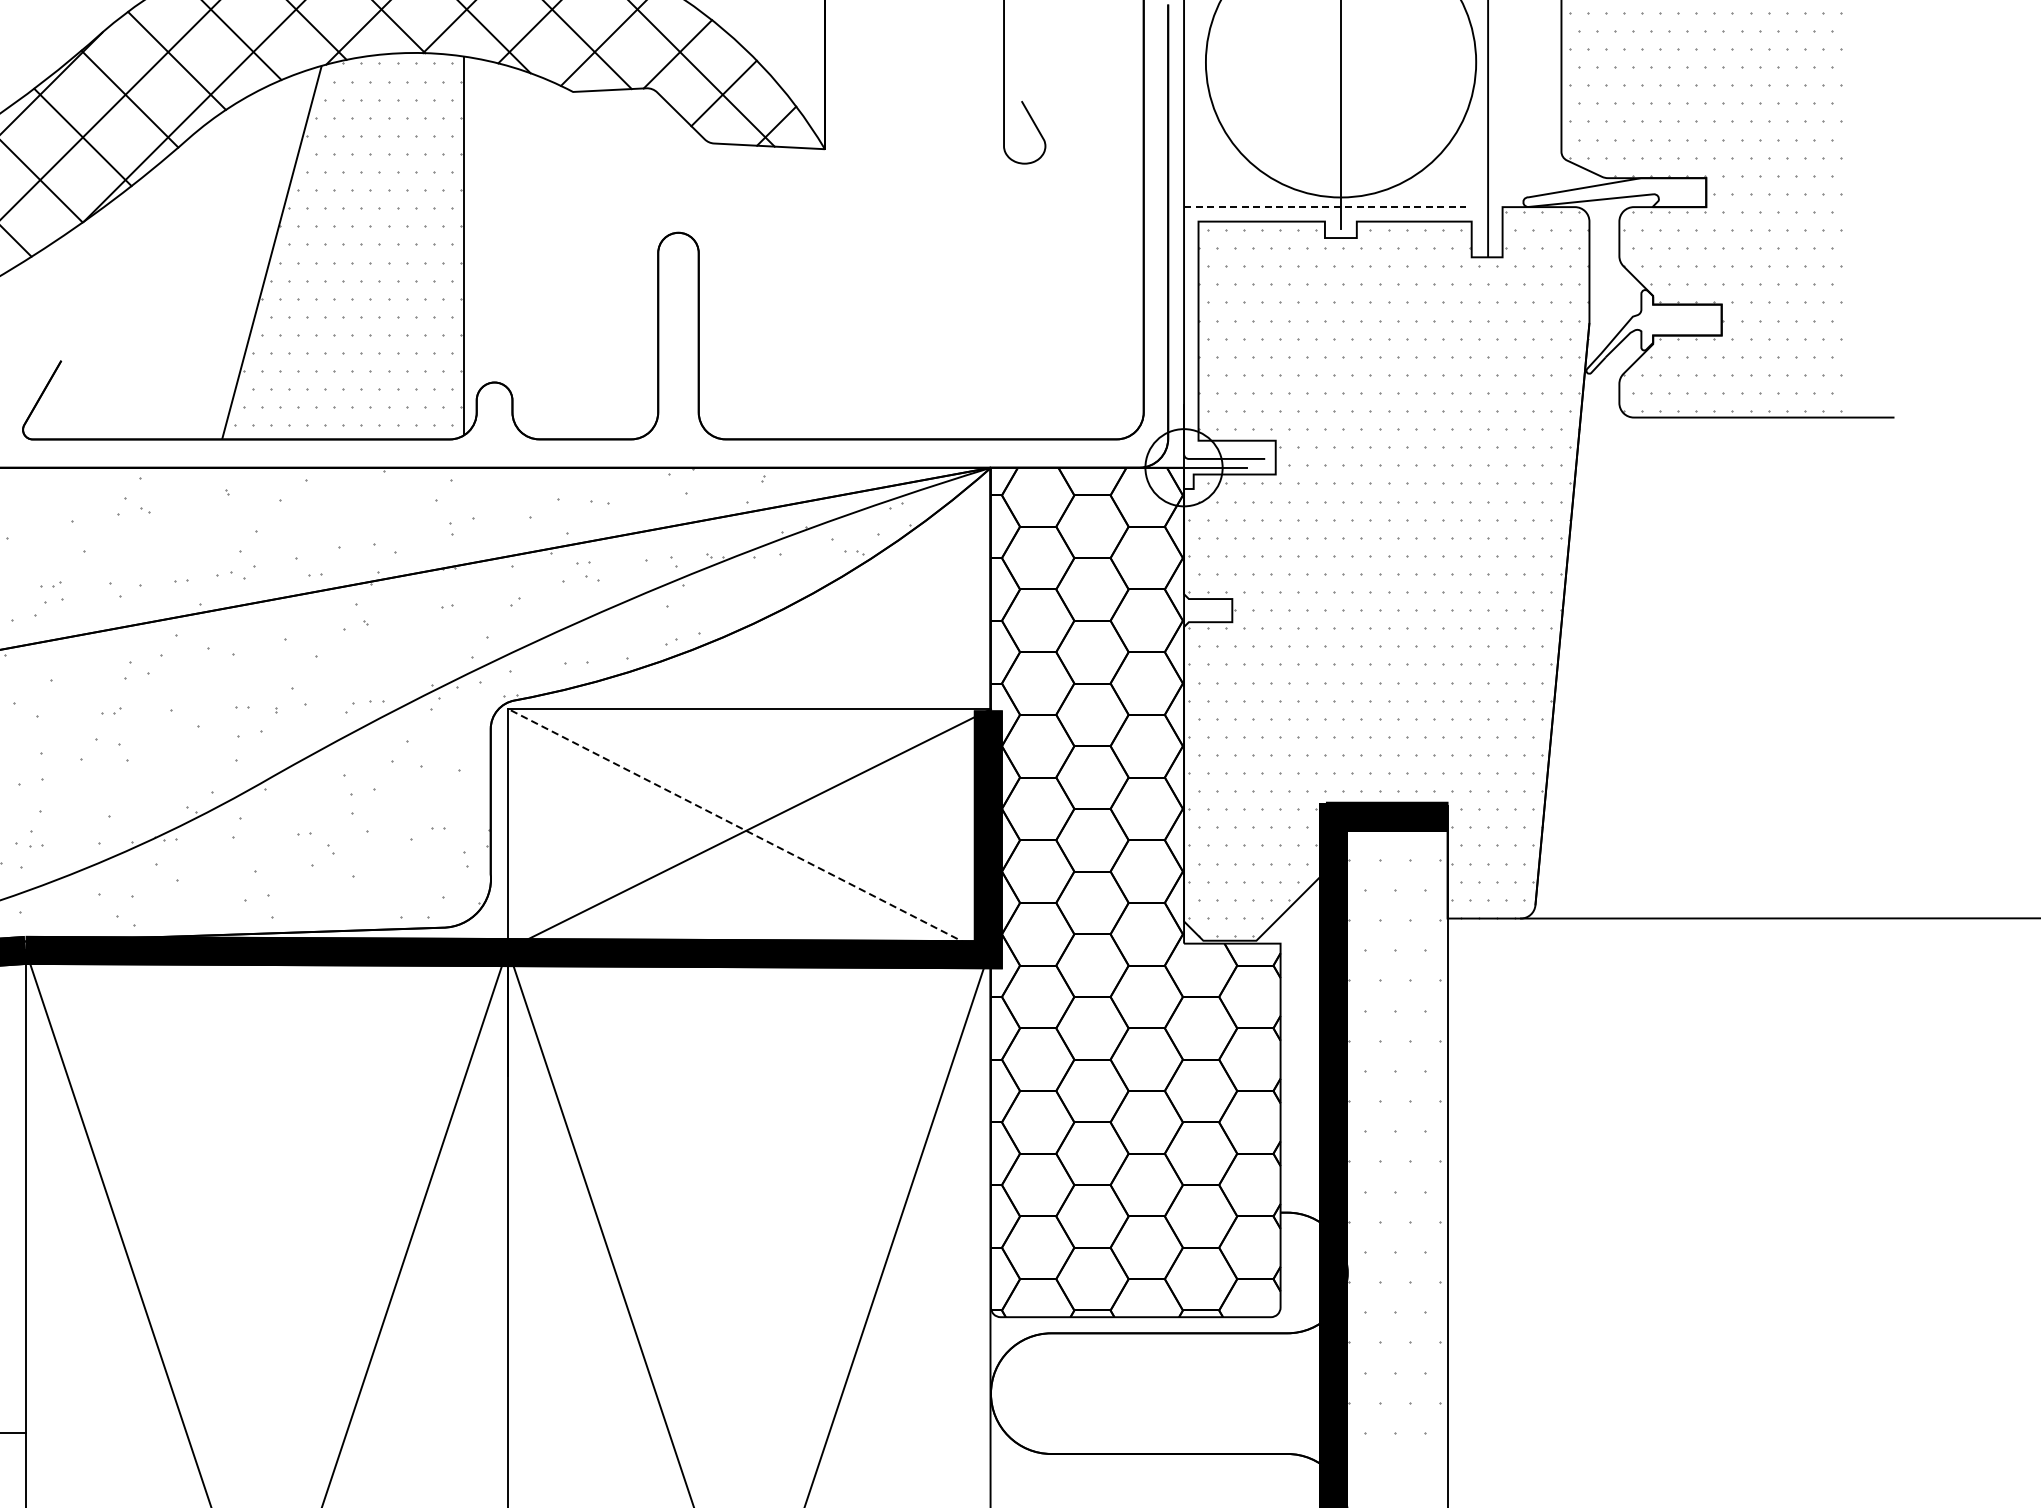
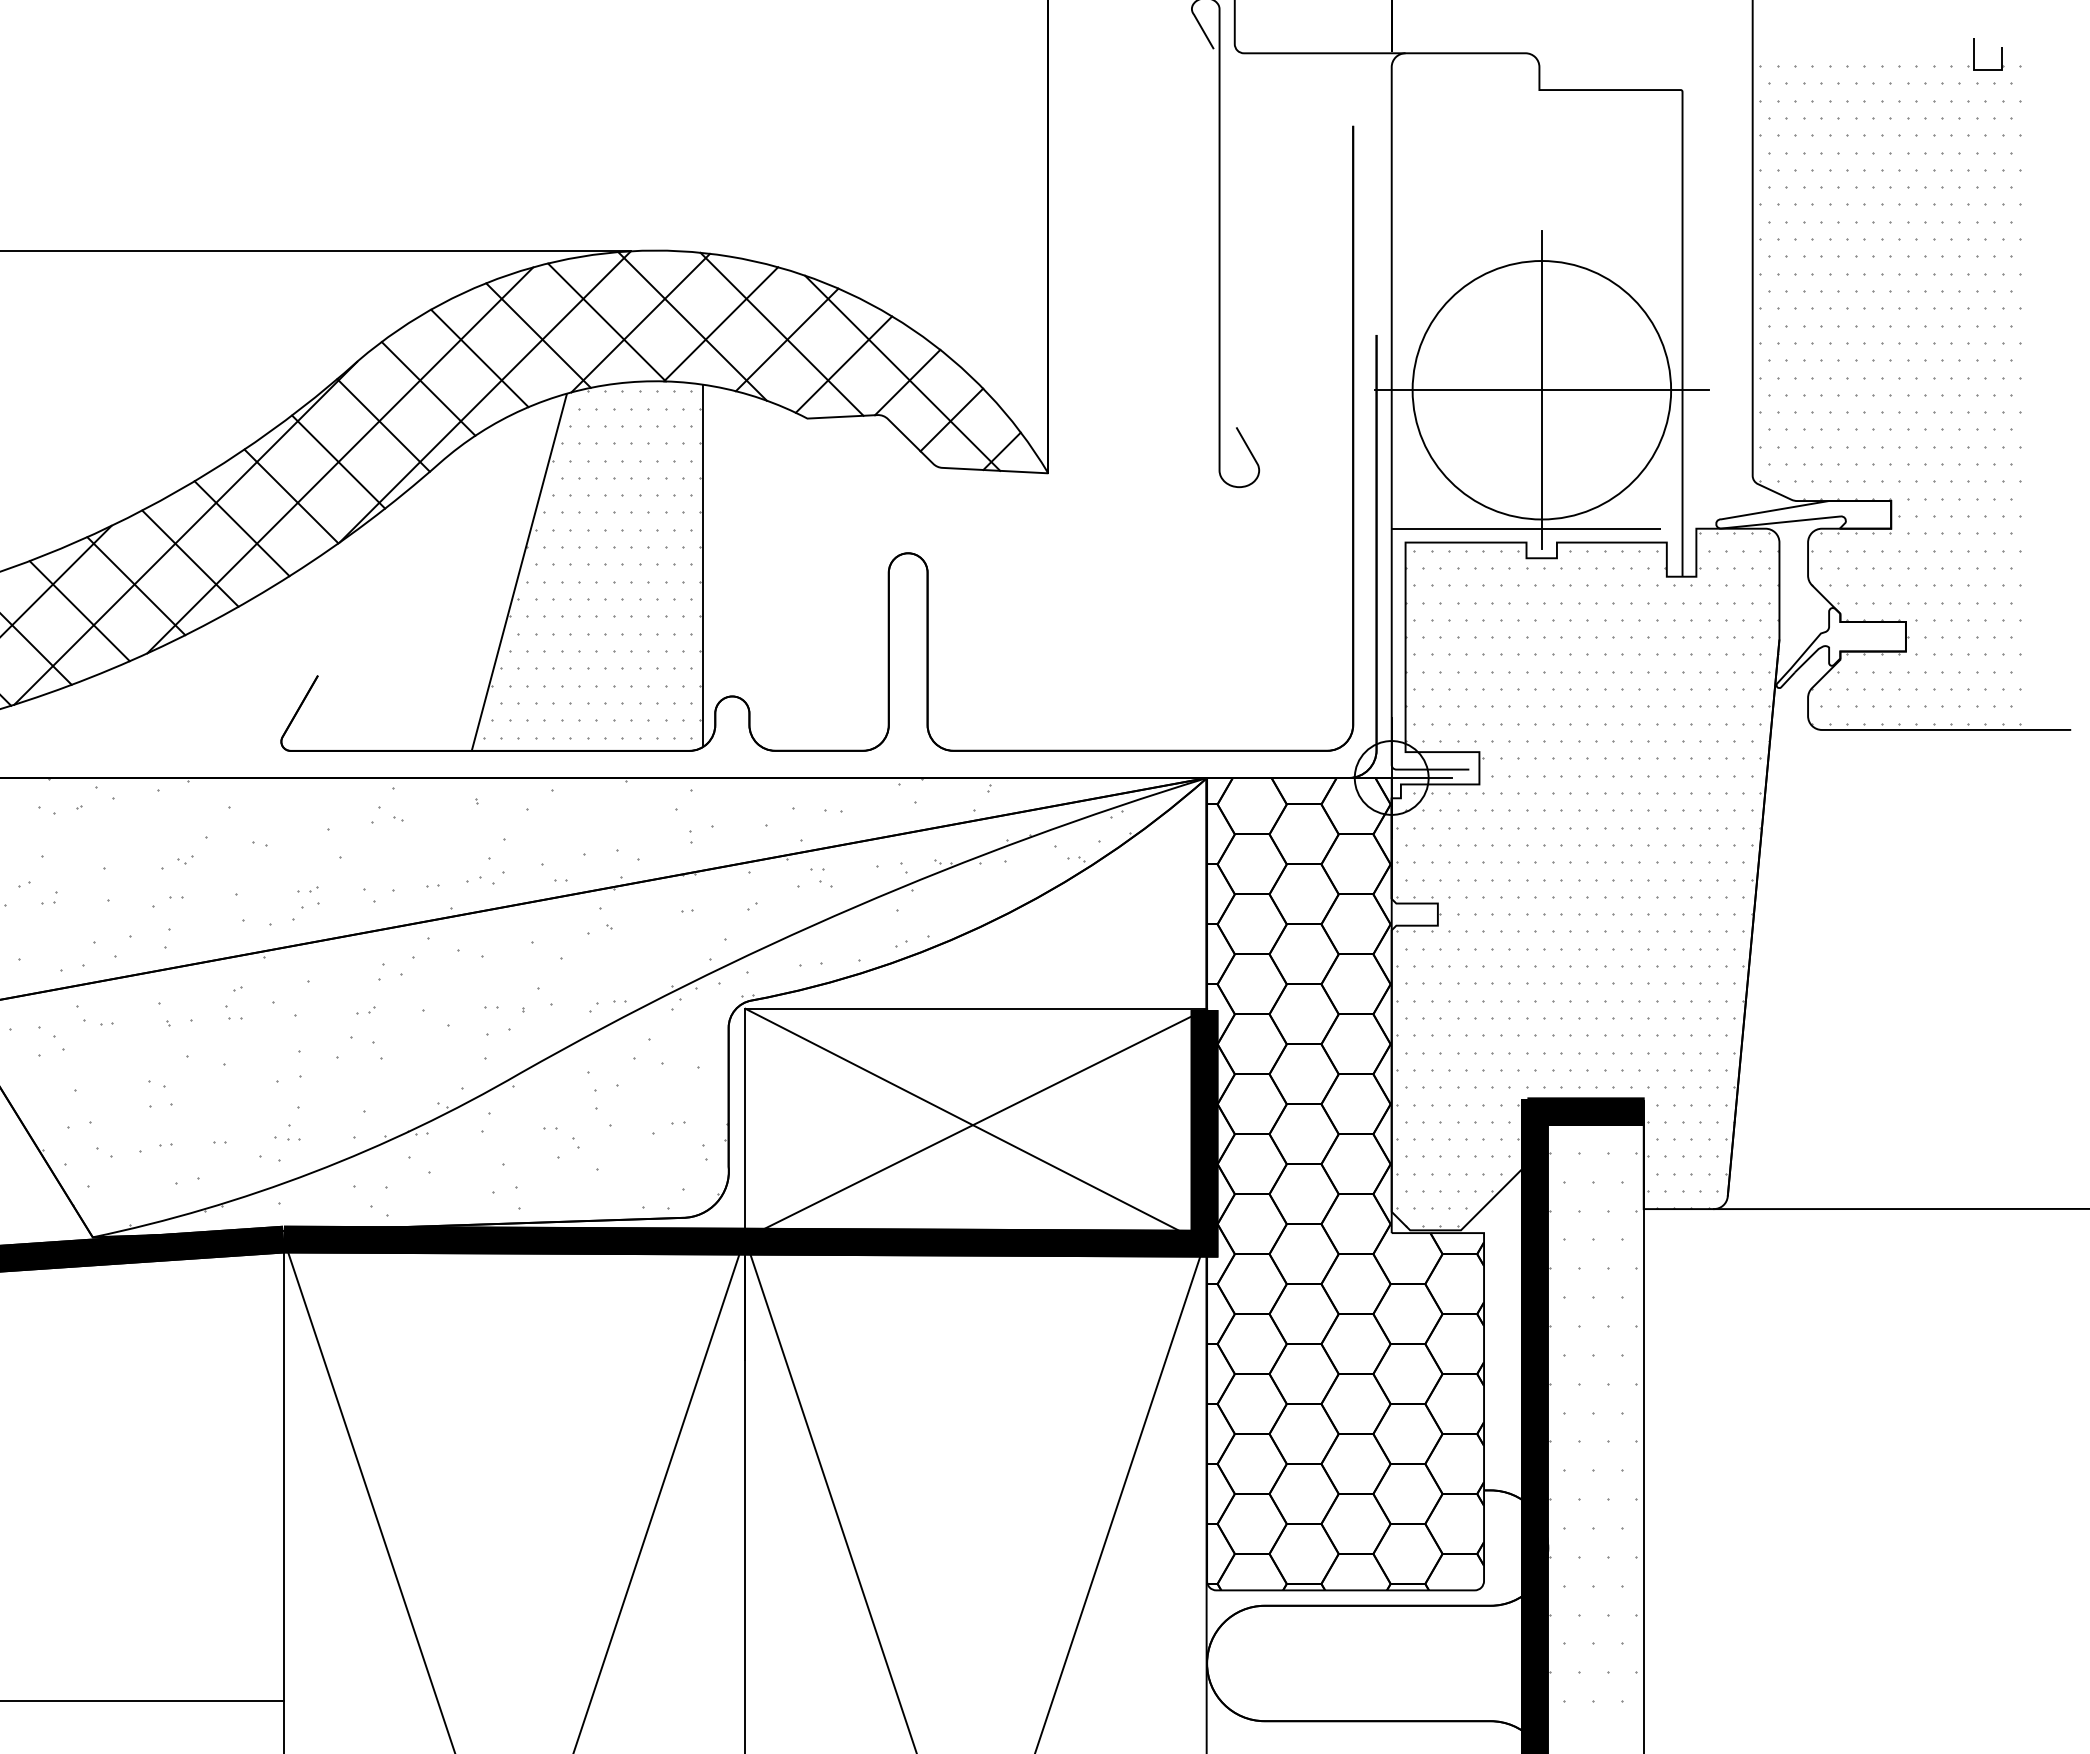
line: (1340, 62) -> (1541, 390), added
line: (1324, 206) -> (1526, 528), dashed -> solid
line: (748, 832) -> (975, 1126), dashed -> solid

